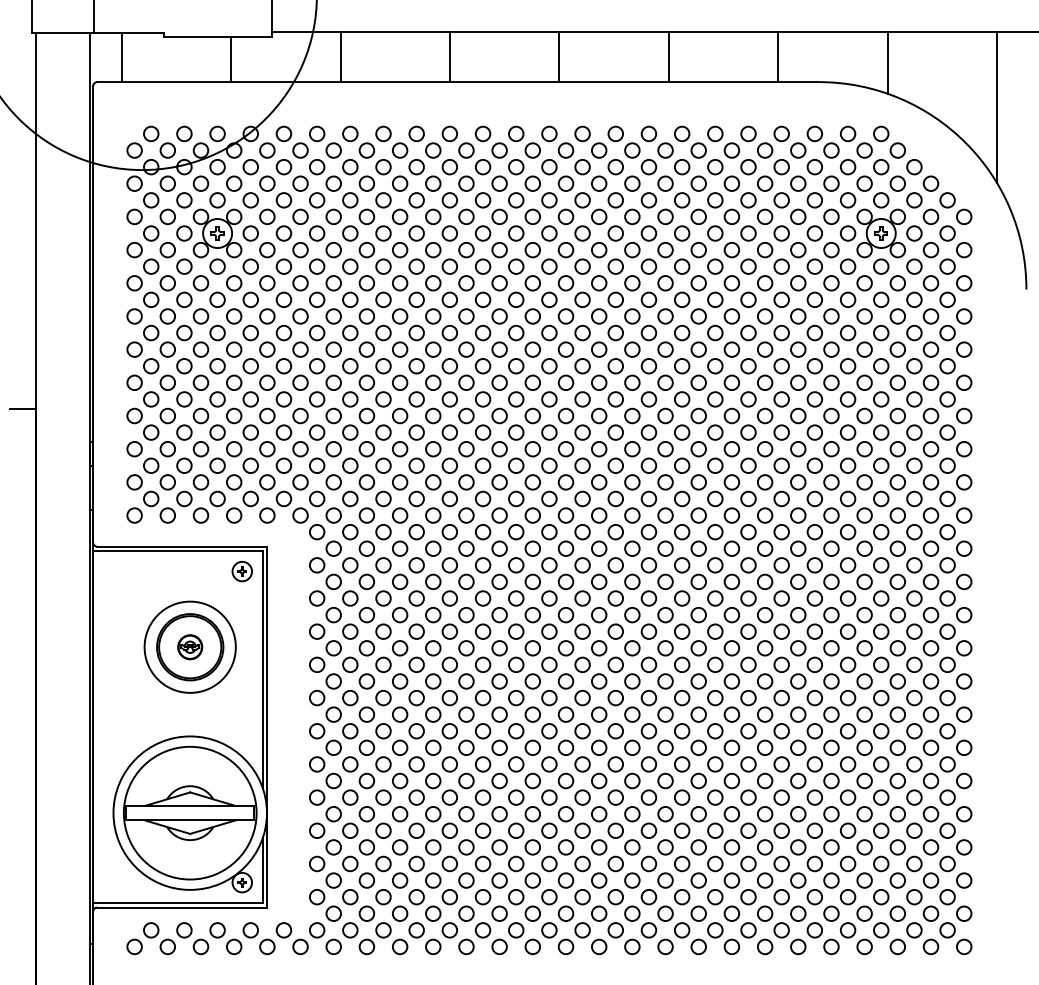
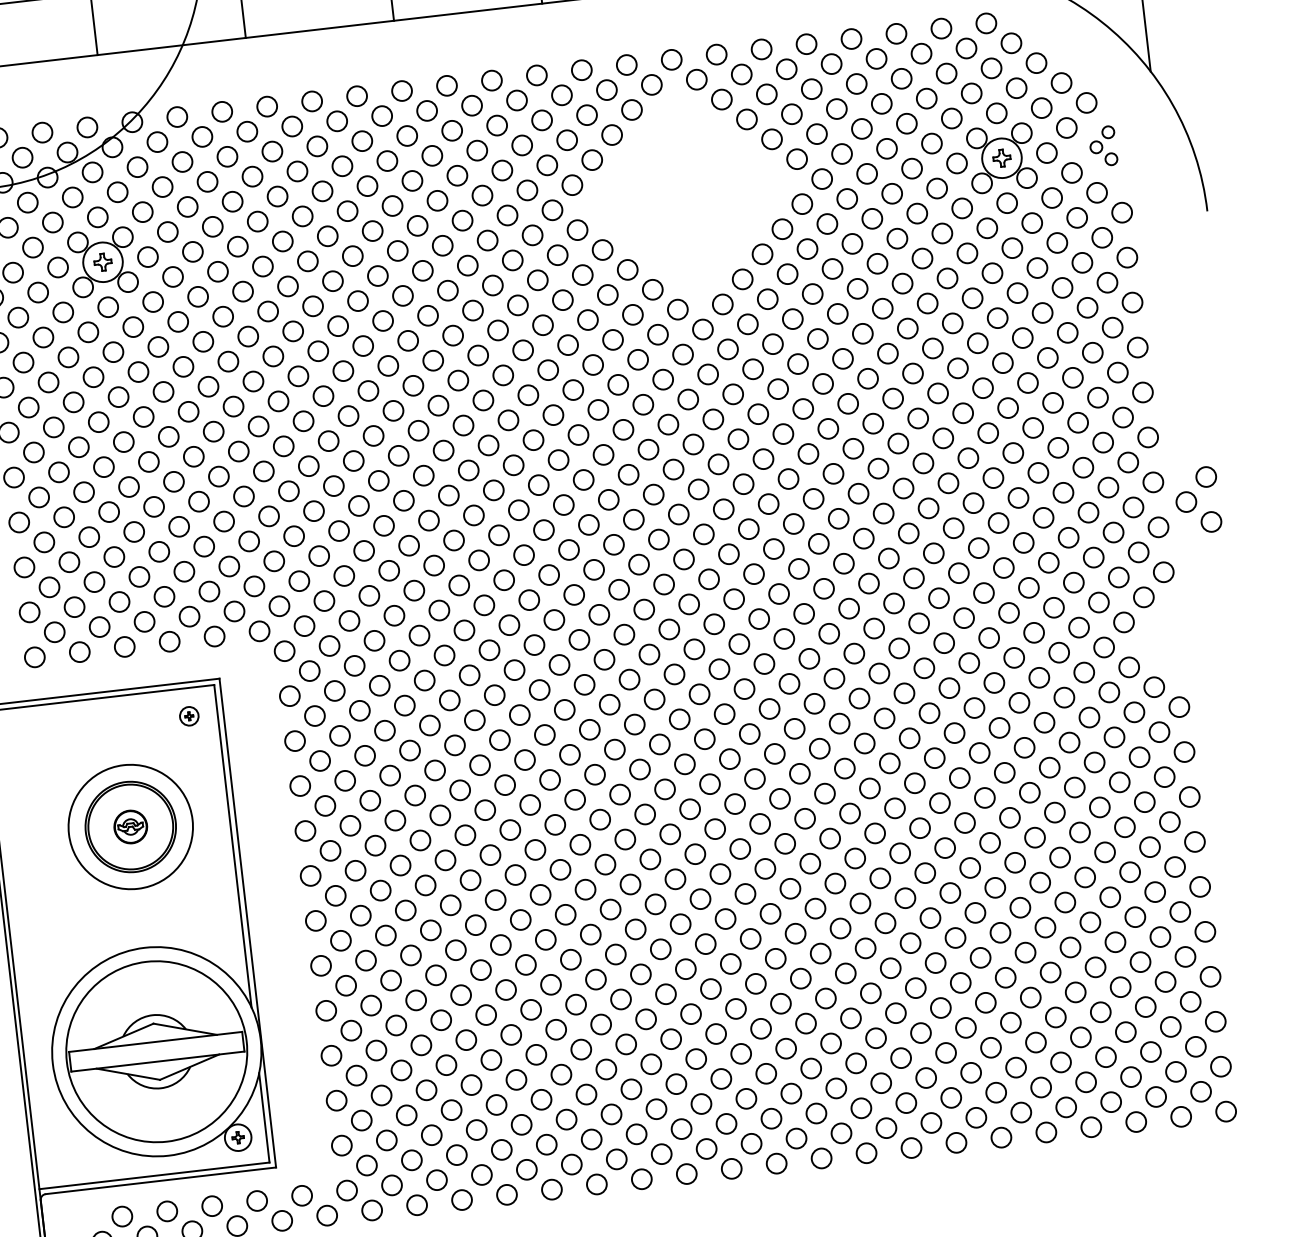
part: (648, 233) -> (686, 194), removed
part: (955, 233) -> (1102, 146), size x0.6
part: (241, 571) -> (188, 716), size x0.7
part: (955, 598) -> (1197, 500), moved

